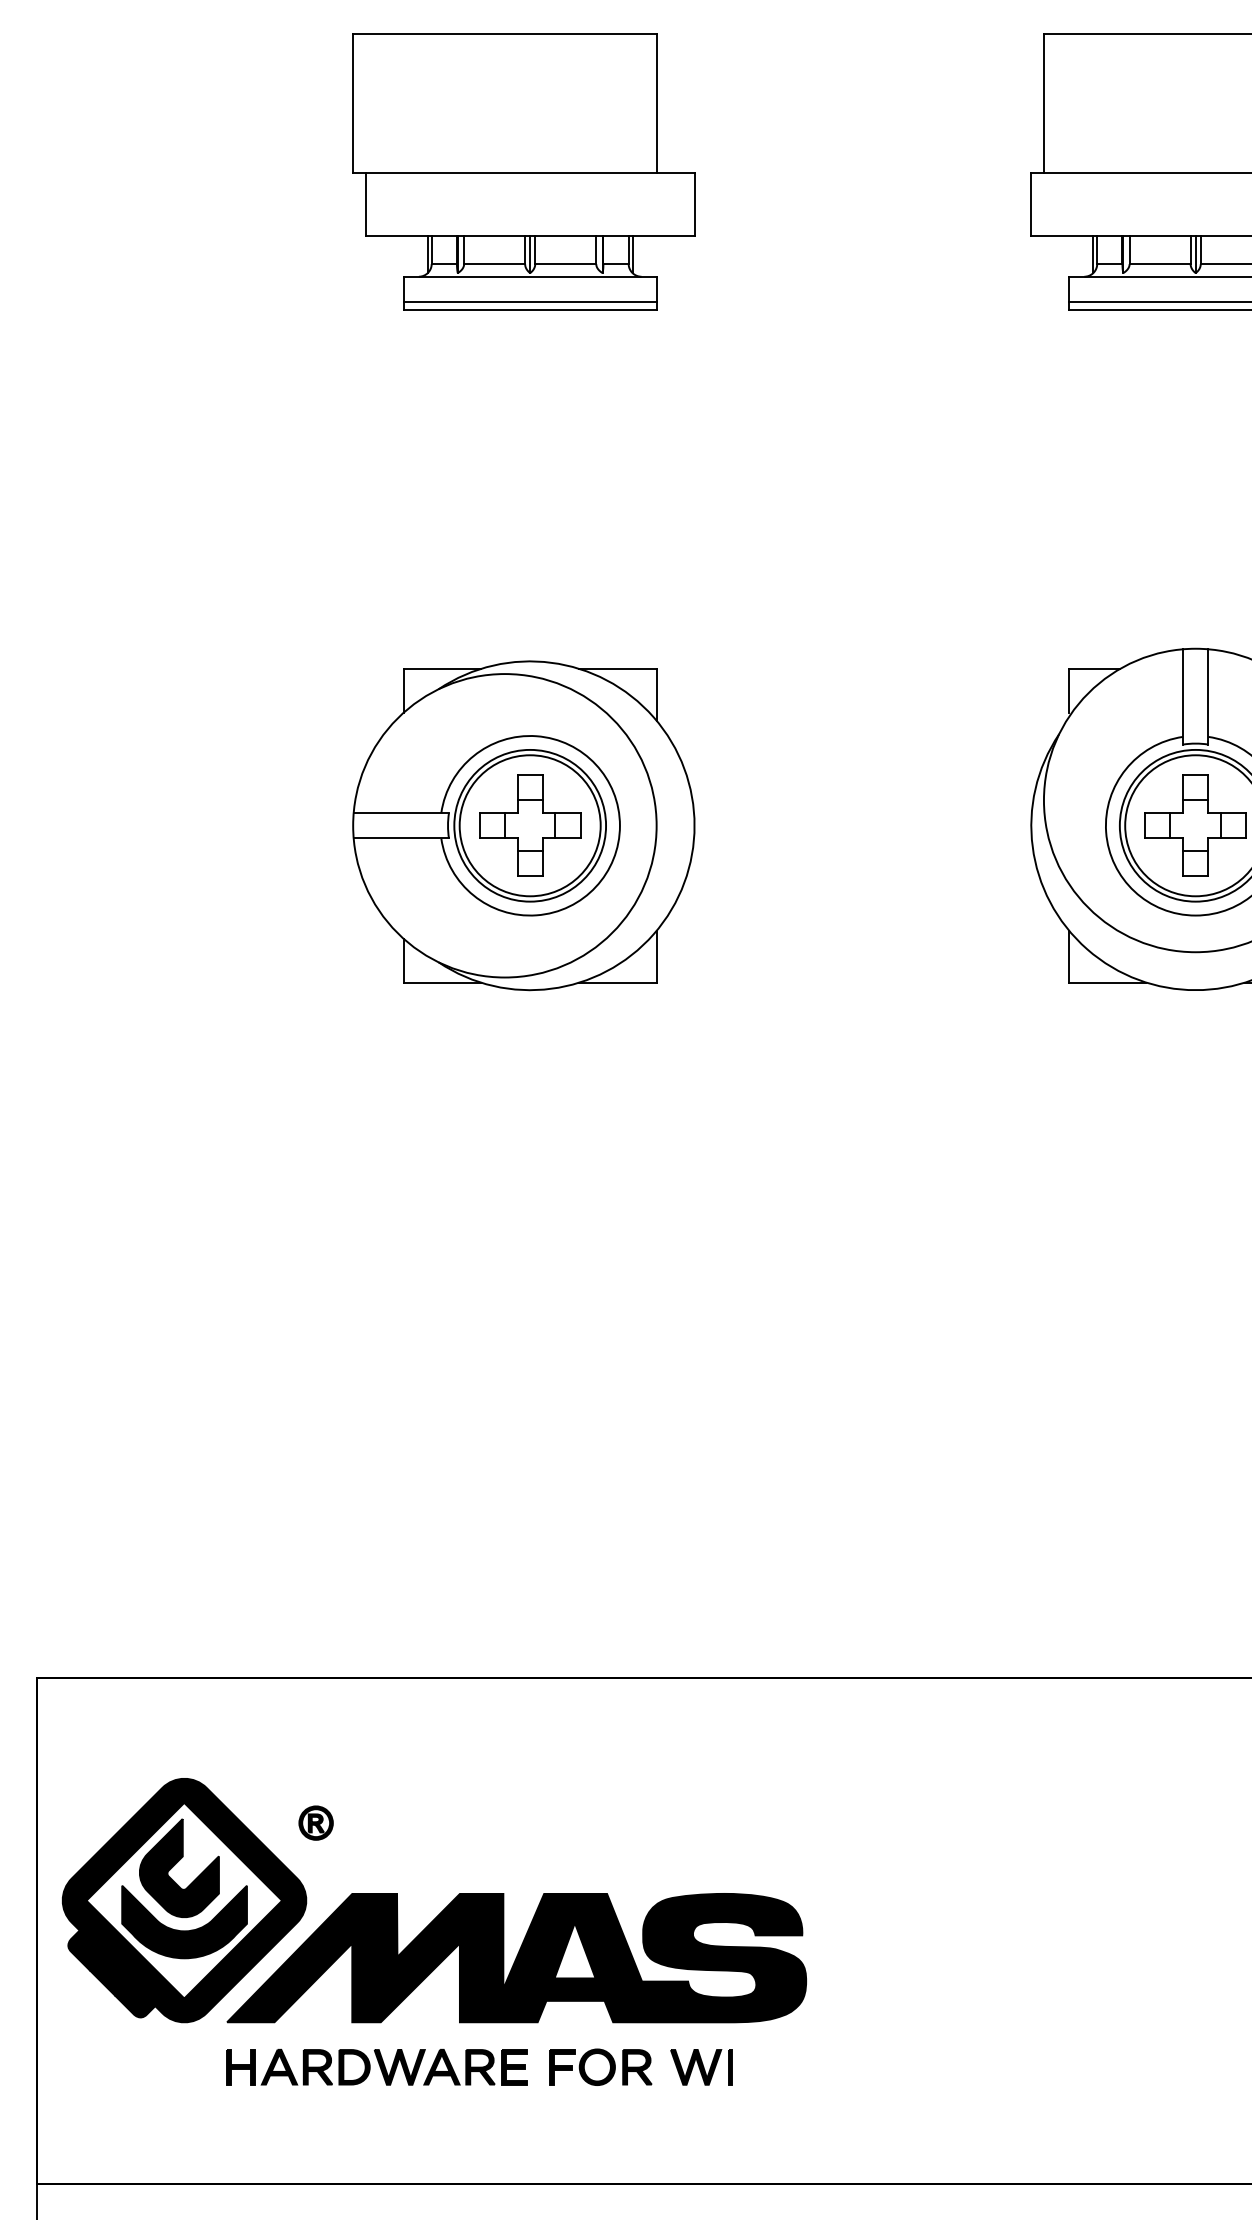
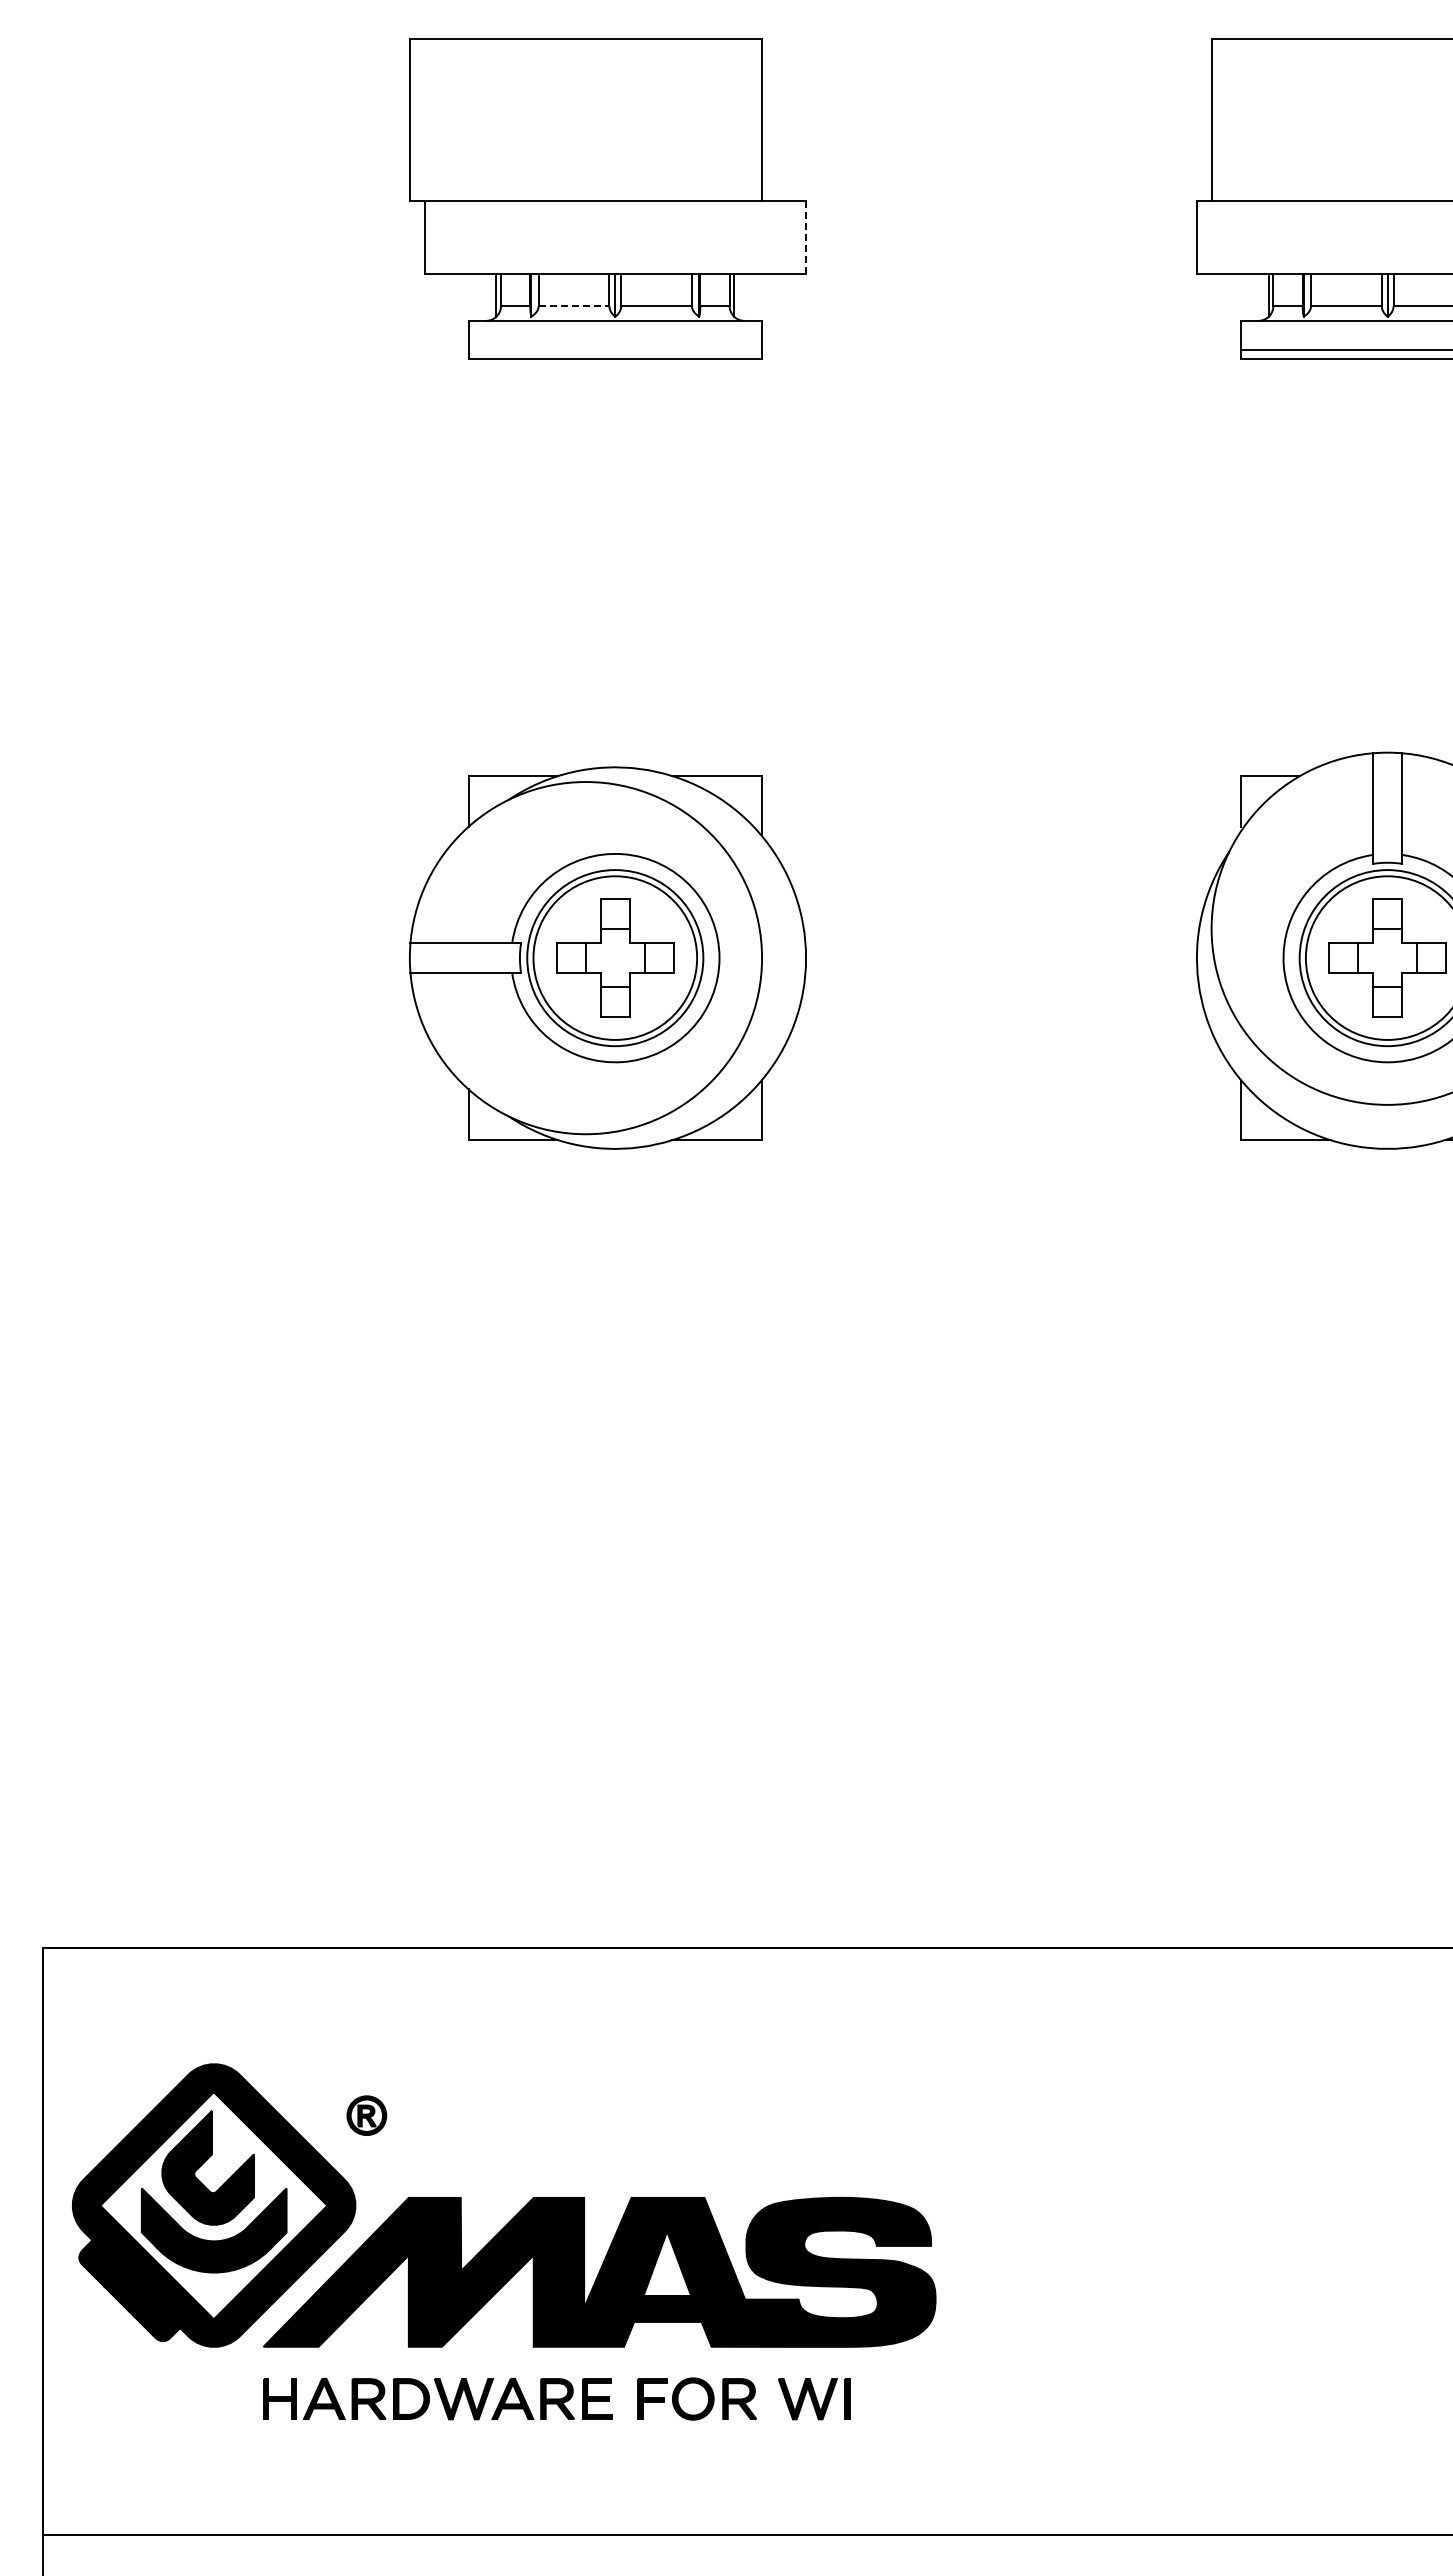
line: (694, 204) -> (806, 237), solid -> dashed
line: (495, 264) -> (574, 306), solid -> dashed
line: (530, 302) -> (615, 350), removed

